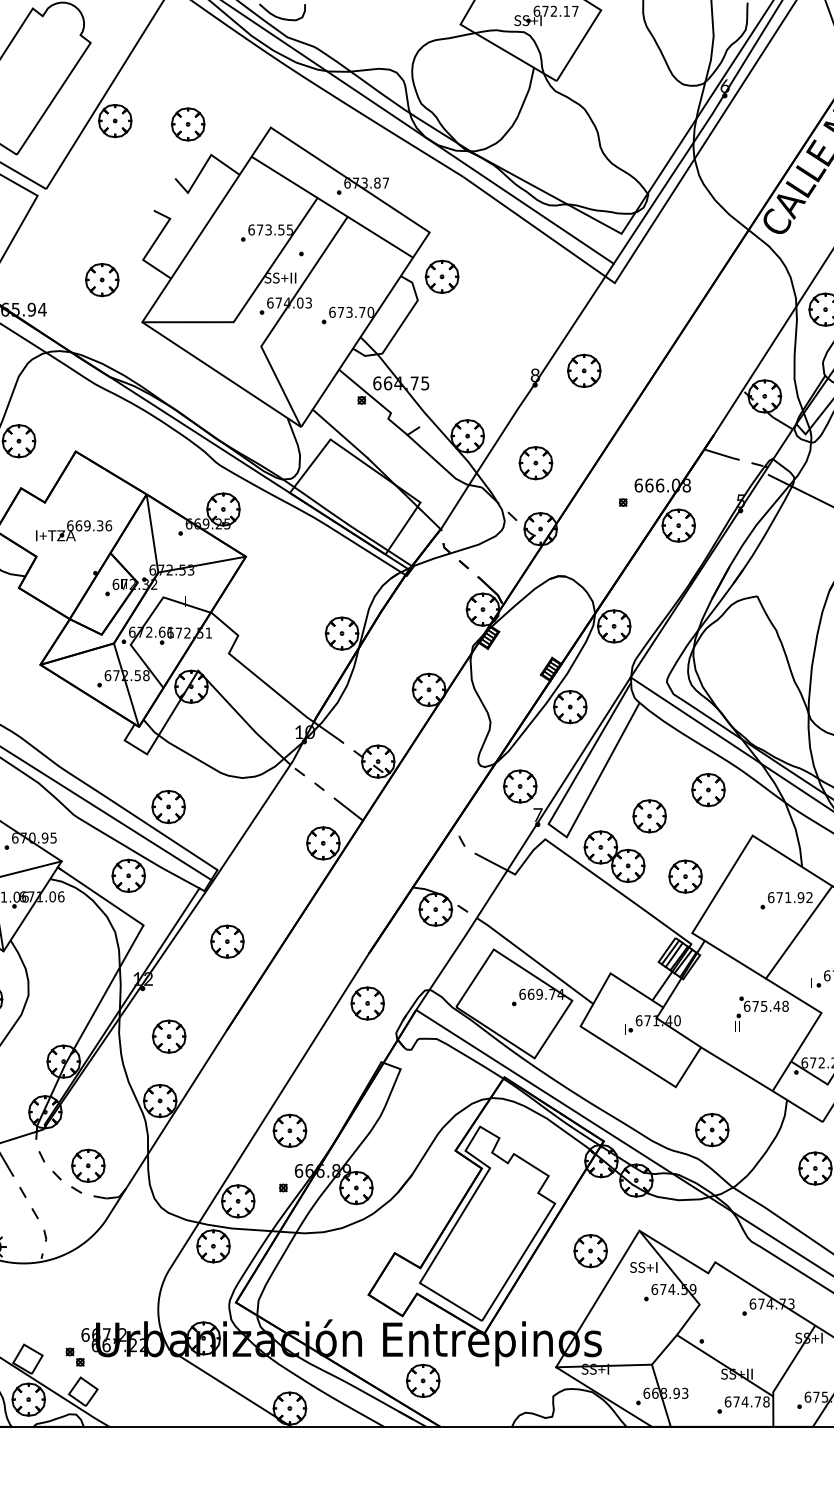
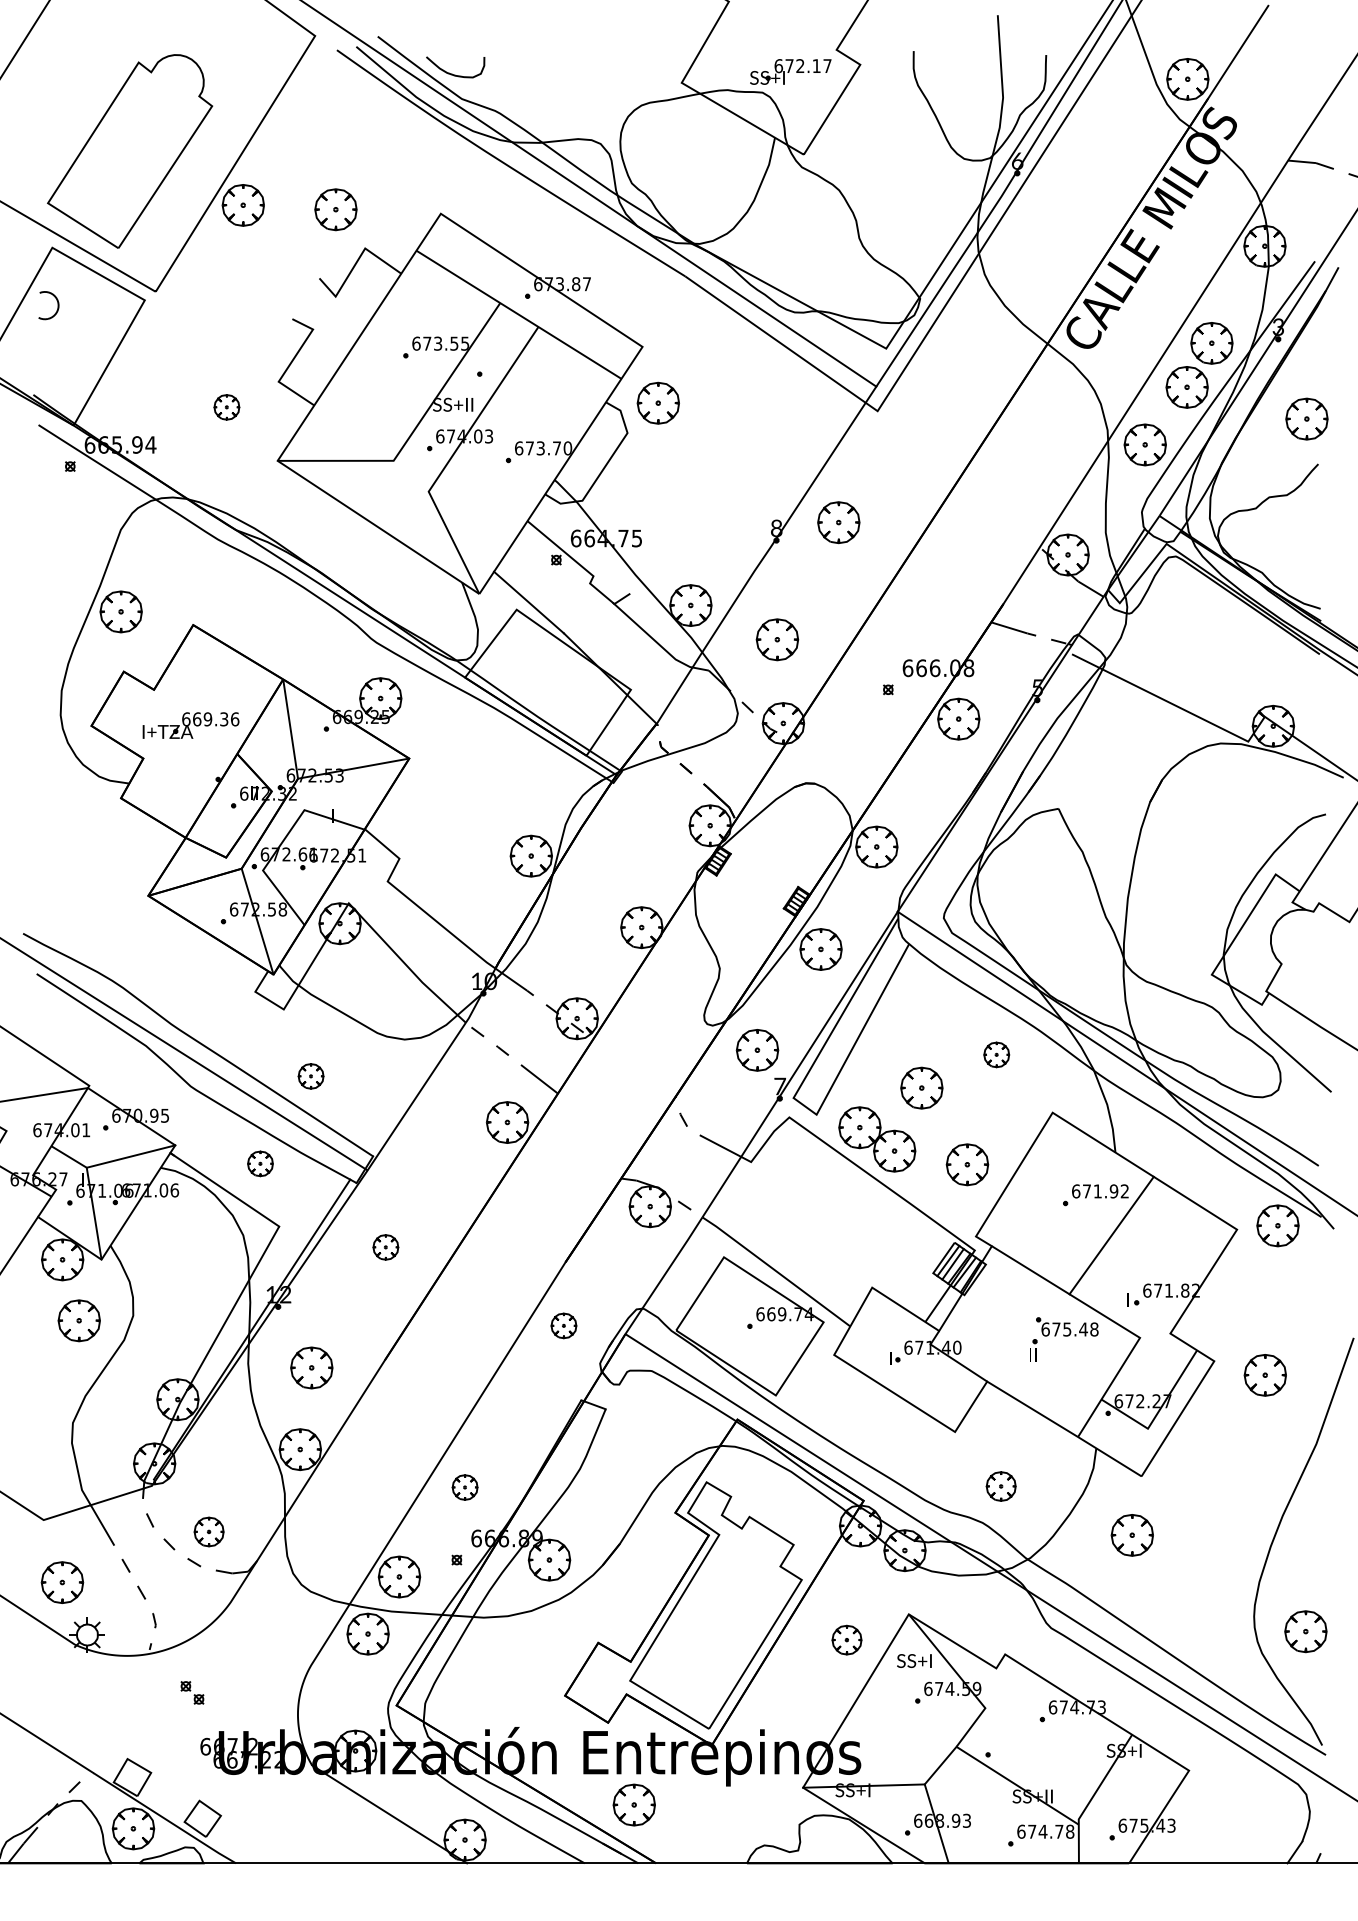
part: (101, 280) -> (226, 407), size x0.6
part: (708, 789) -> (996, 1054), size x0.6
part: (168, 807) -> (310, 1076), size x0.6
part: (128, 875) -> (260, 1163), size x0.6
part: (227, 941) -> (385, 1247), size x0.6
part: (367, 1003) -> (563, 1325), size x0.6
part: (289, 1130) -> (464, 1487), size x0.6
part: (711, 1130) -> (1000, 1486), size x0.7
part: (87, 1165) -> (208, 1531), size x0.7
part: (590, 1250) -> (846, 1639), size x0.7
part: (75, 1356) -> (192, 1692), moved

